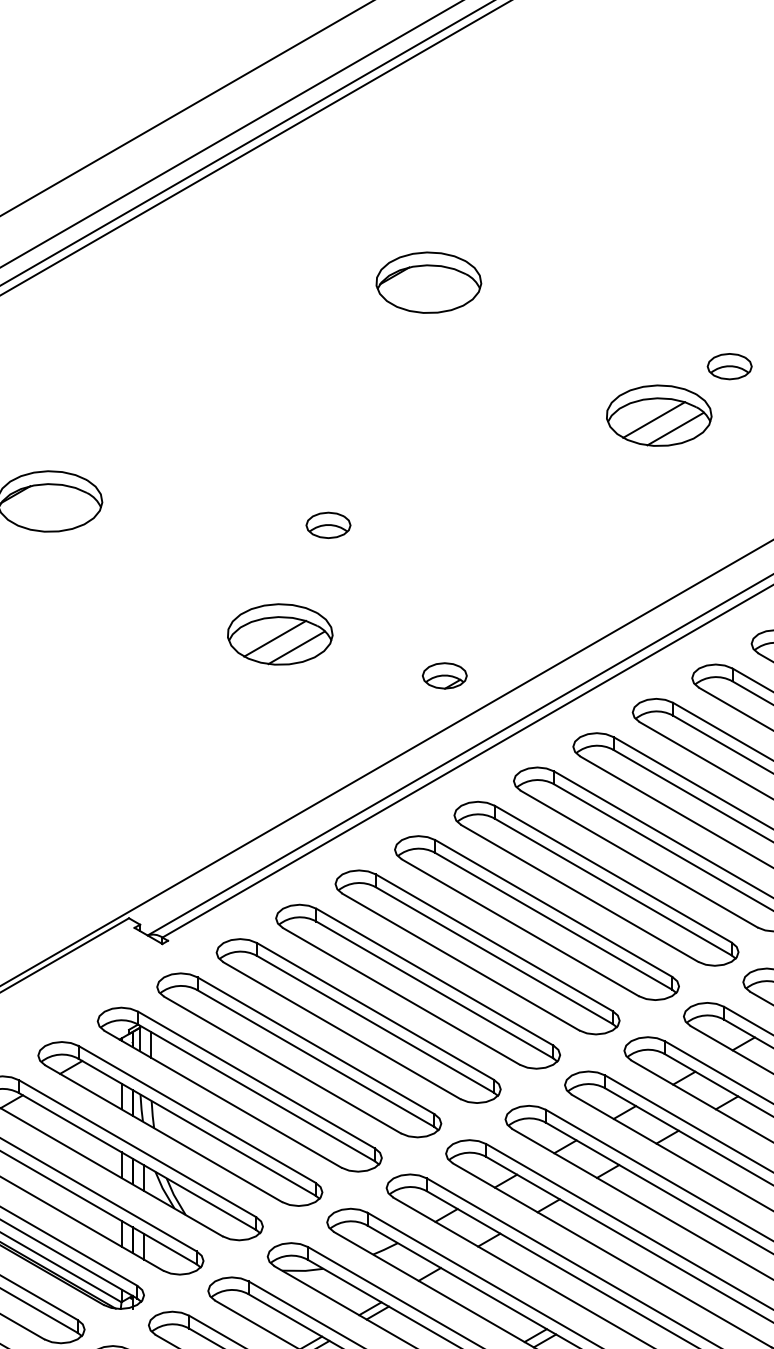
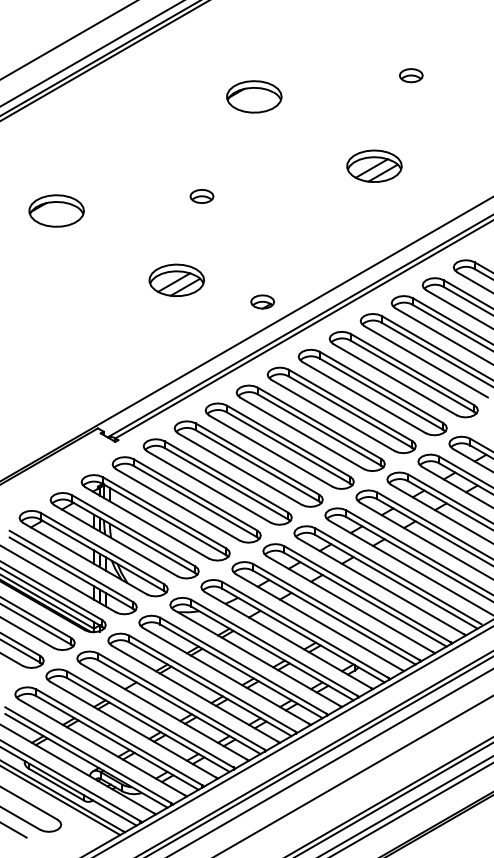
part: (728, 366) -> (410, 75), moved
part: (327, 525) -> (201, 196), moved

